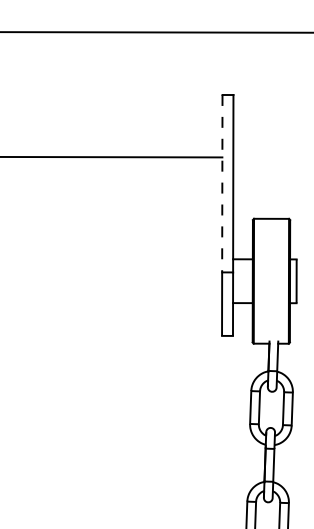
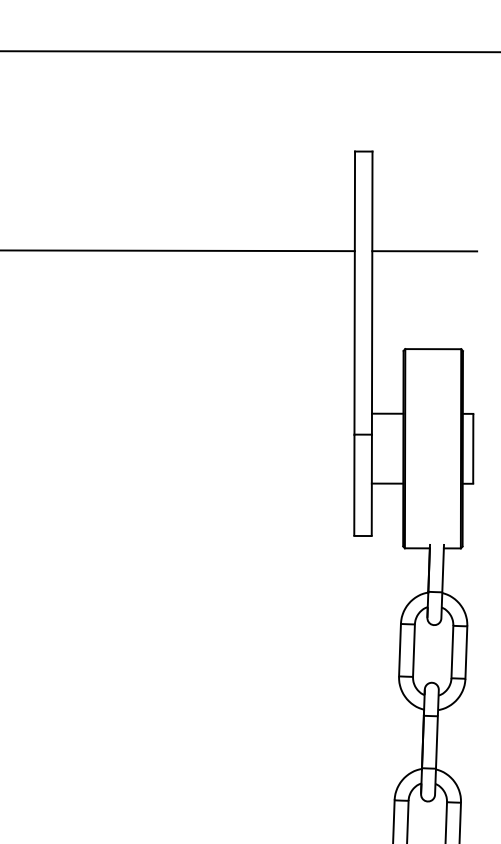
line: (266, 157) -> (425, 251), added
line: (222, 183) -> (355, 292), dashed -> solid

